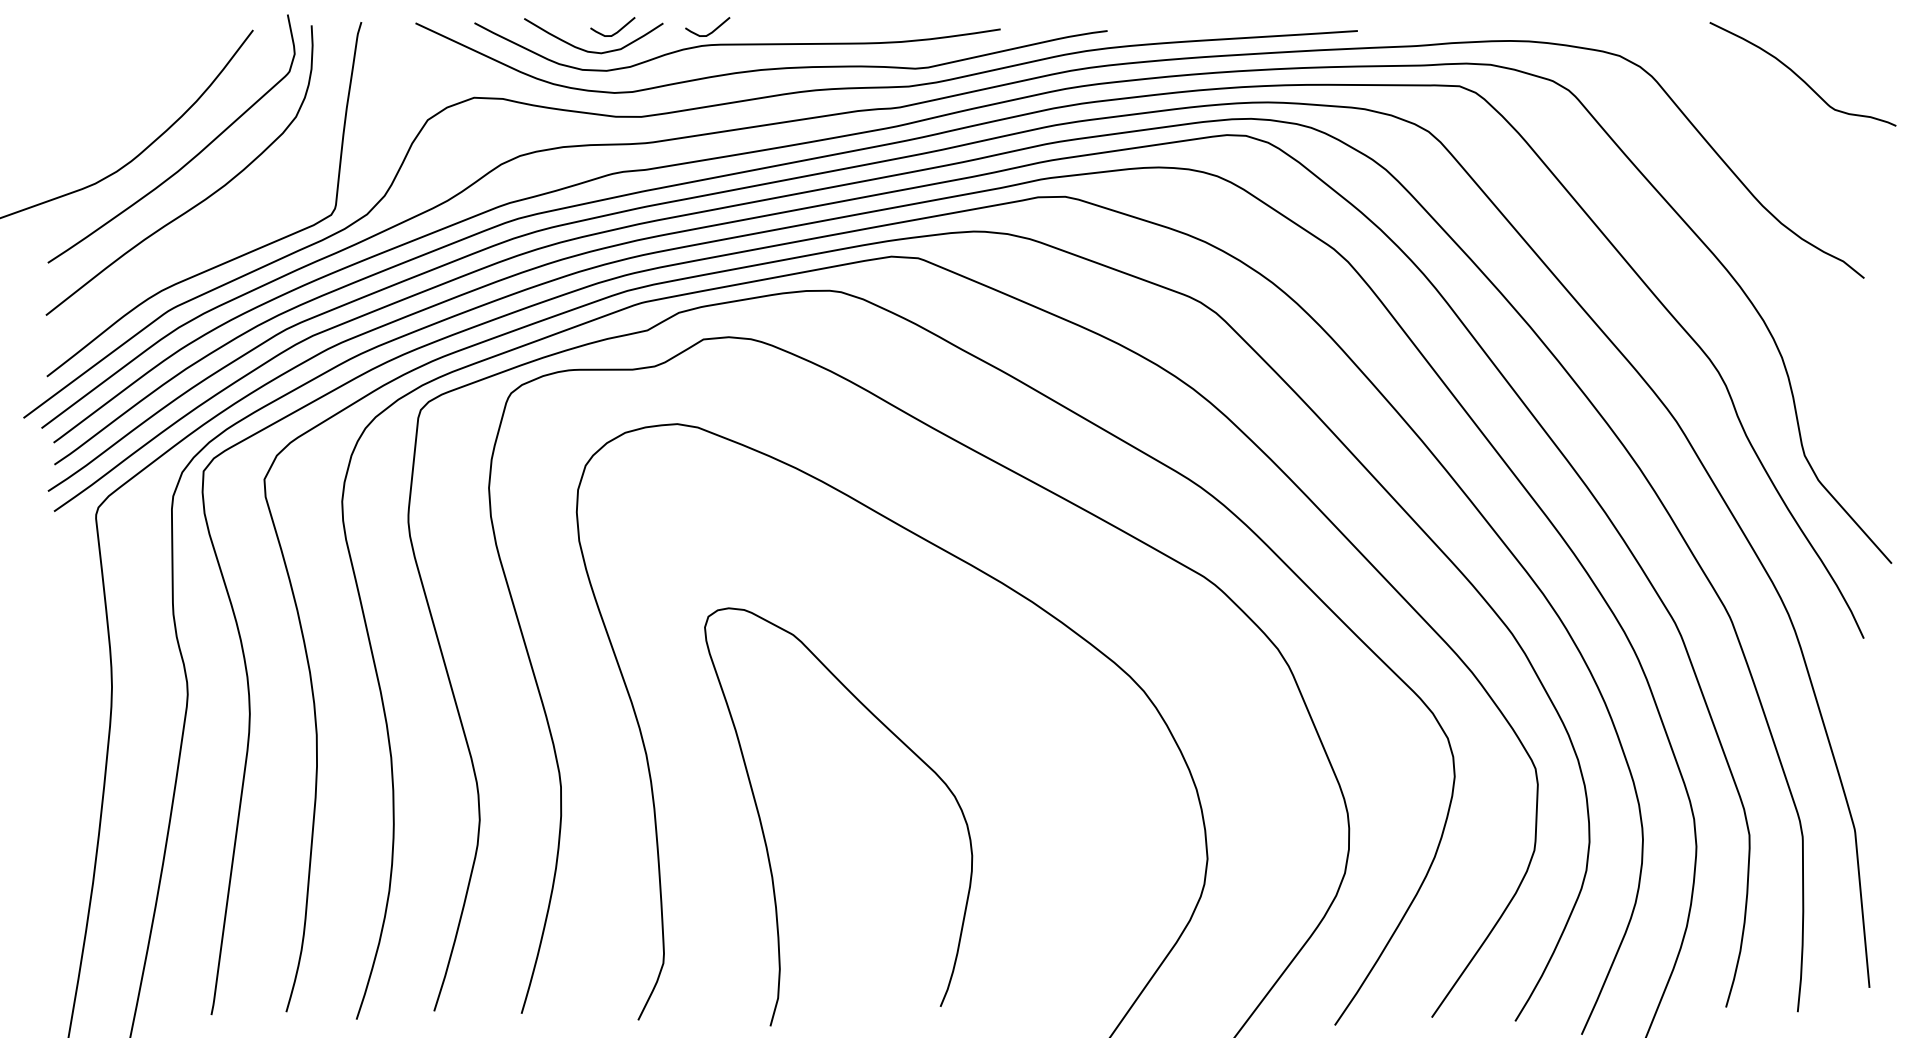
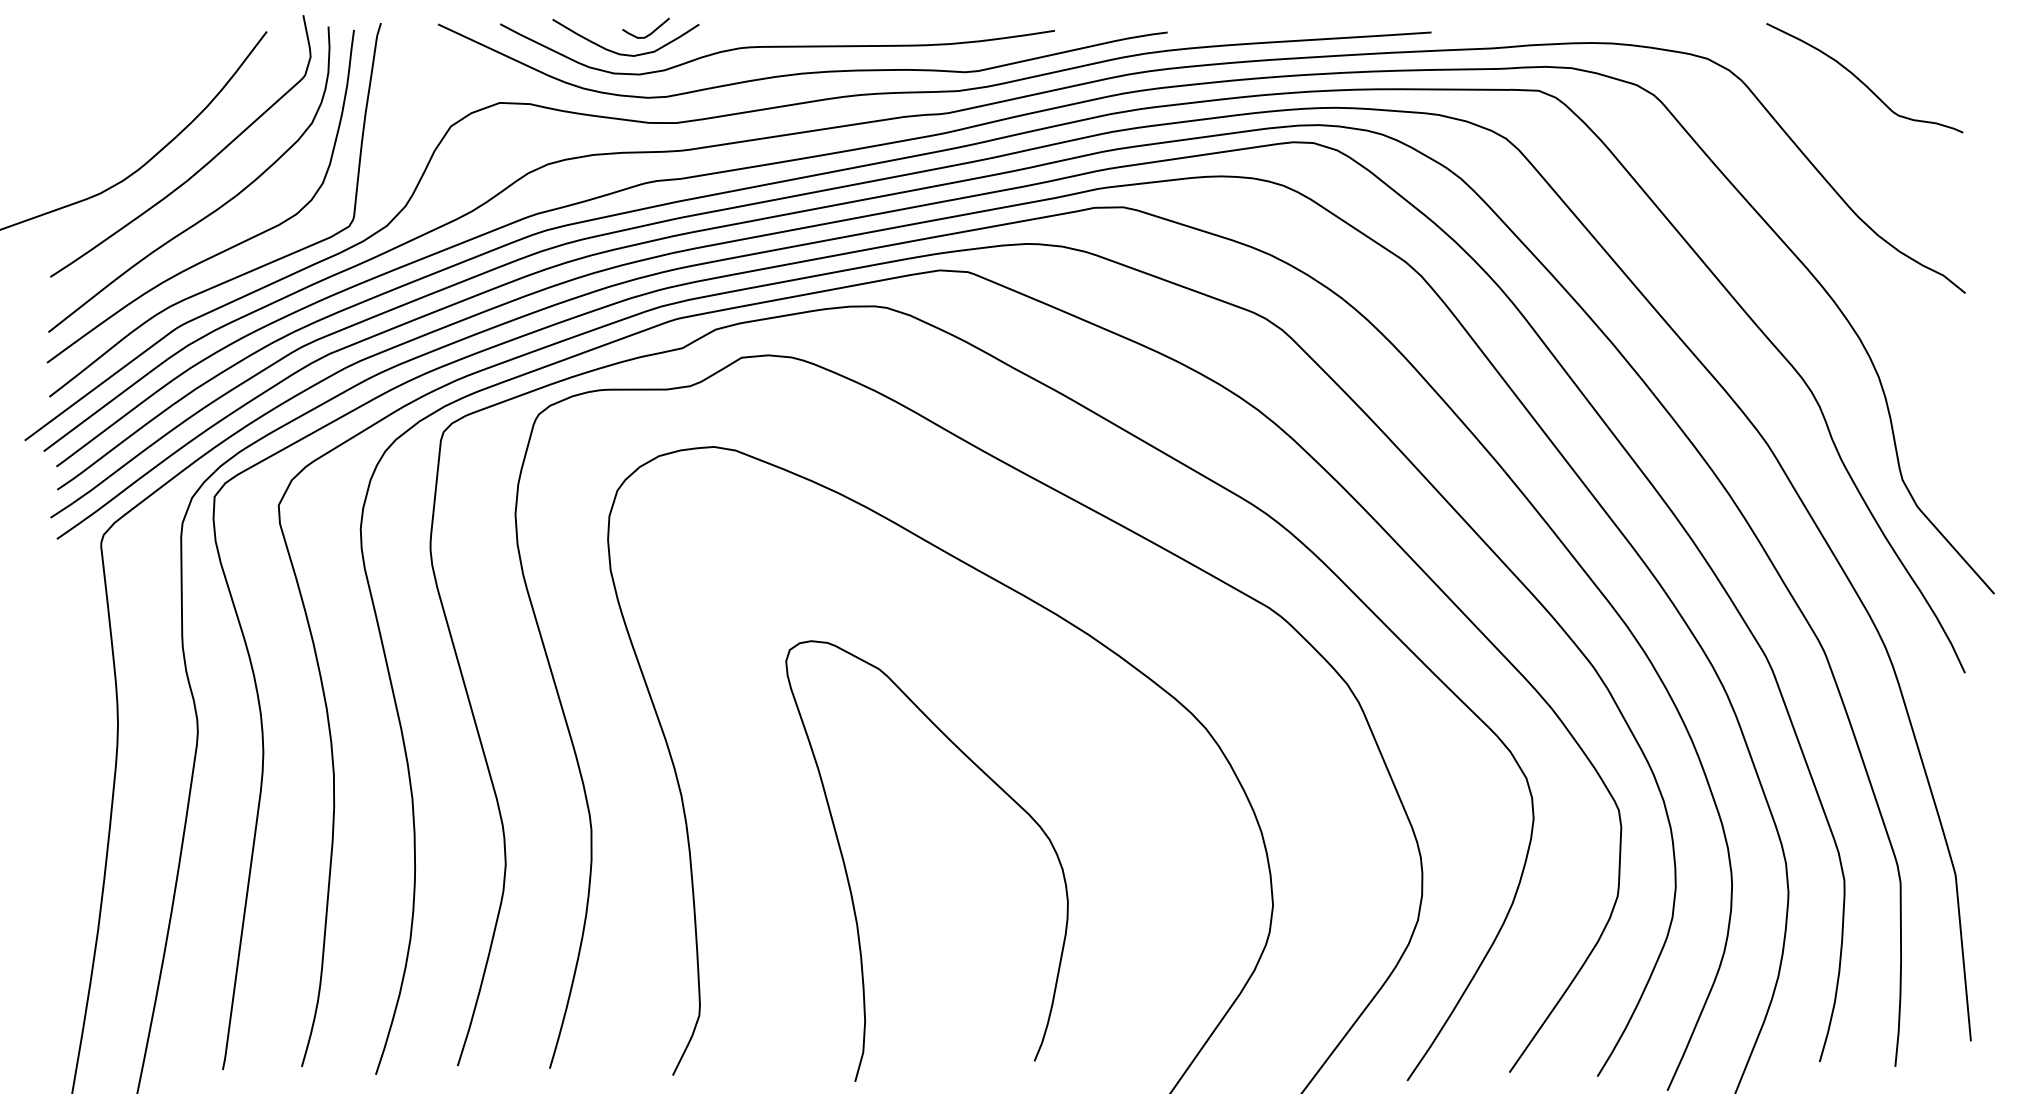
curve: (710, 31) -> (749, 33), removed
curve: (1799, 76) -> (1861, 80), moved
curve: (215, 235) -> (227, 248), added
curve: (764, 831) -> (848, 876), moved

